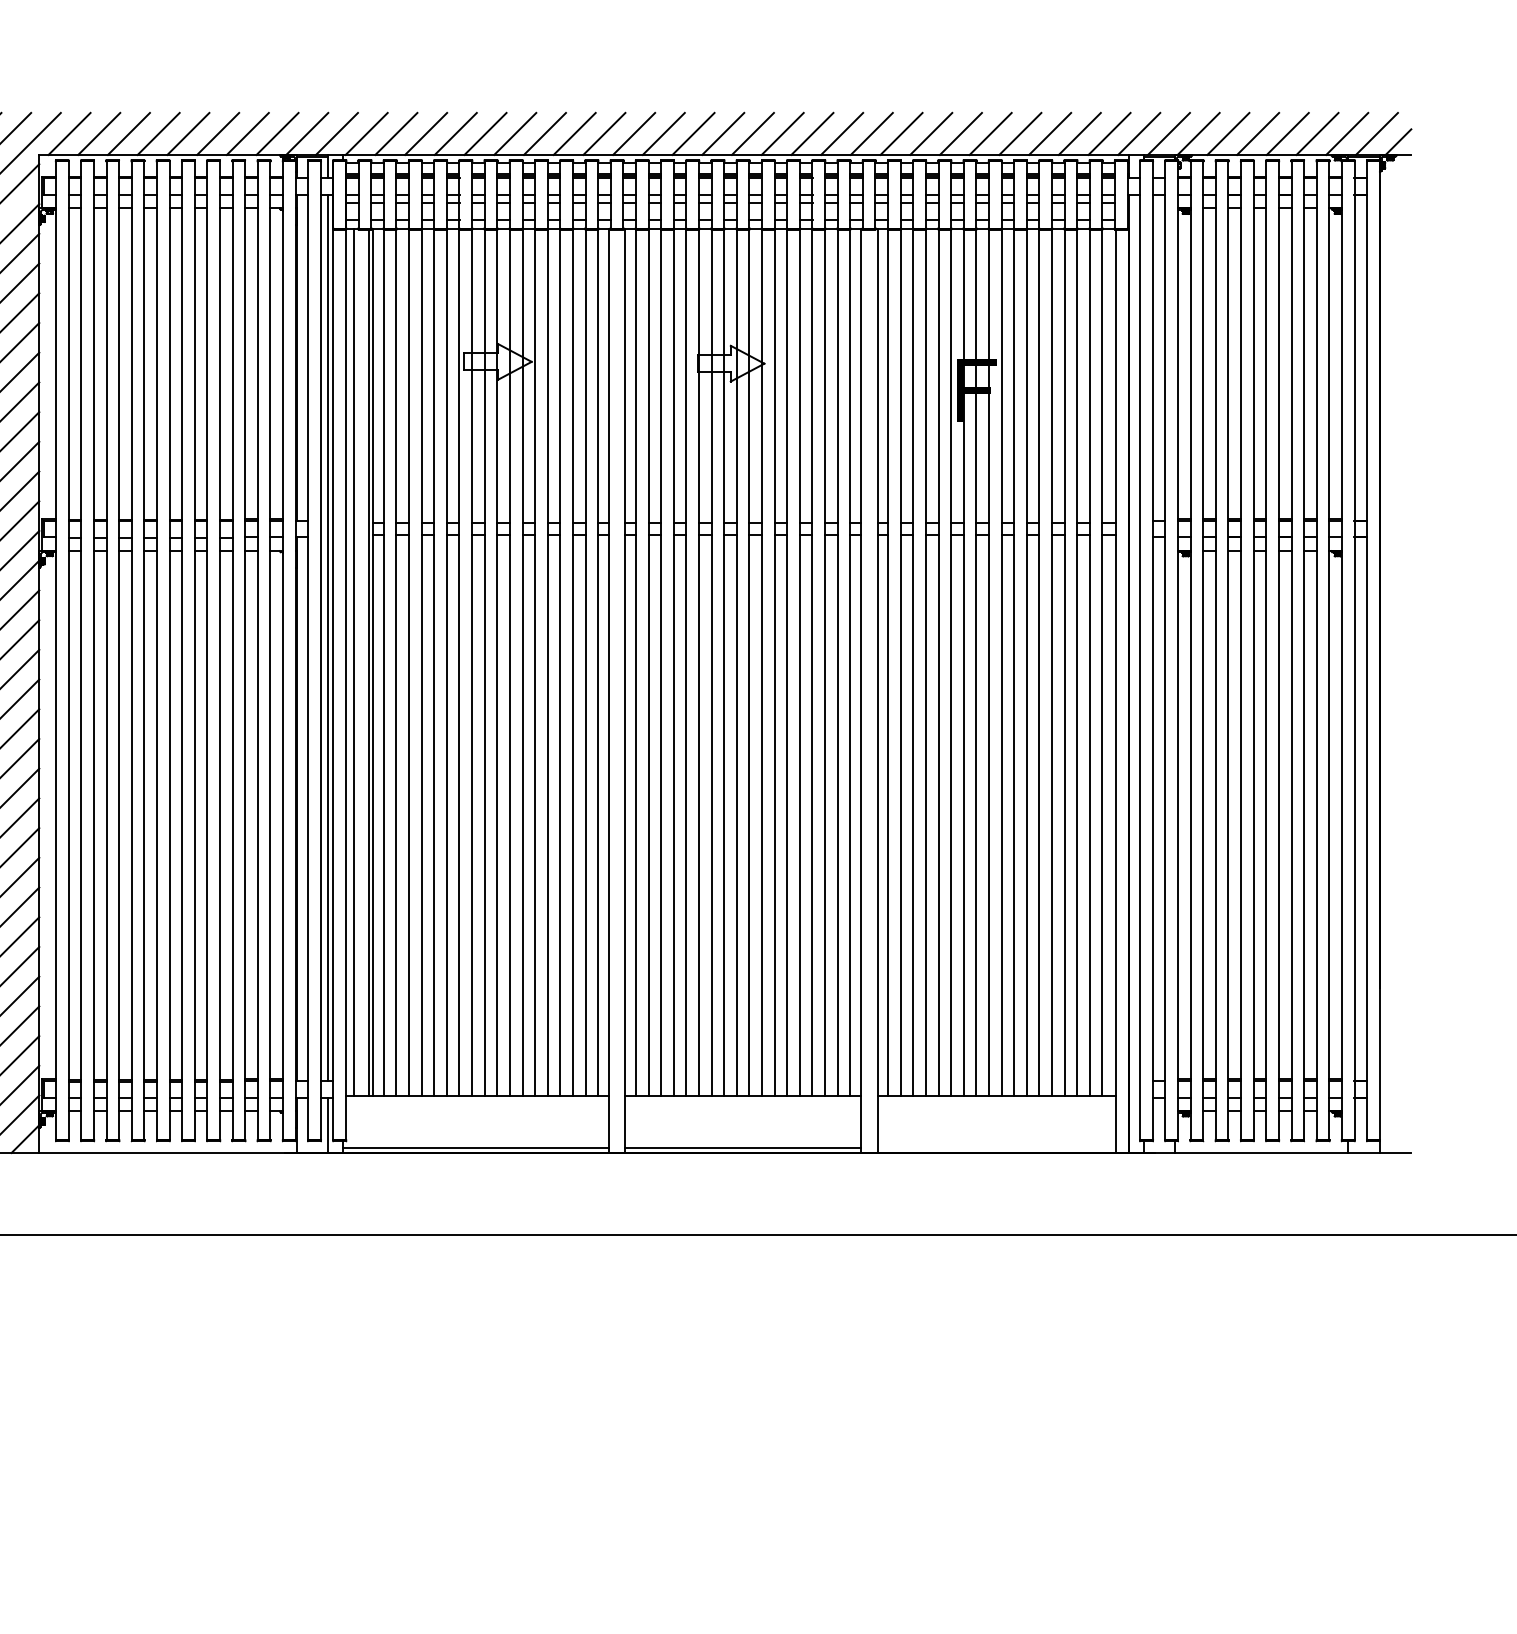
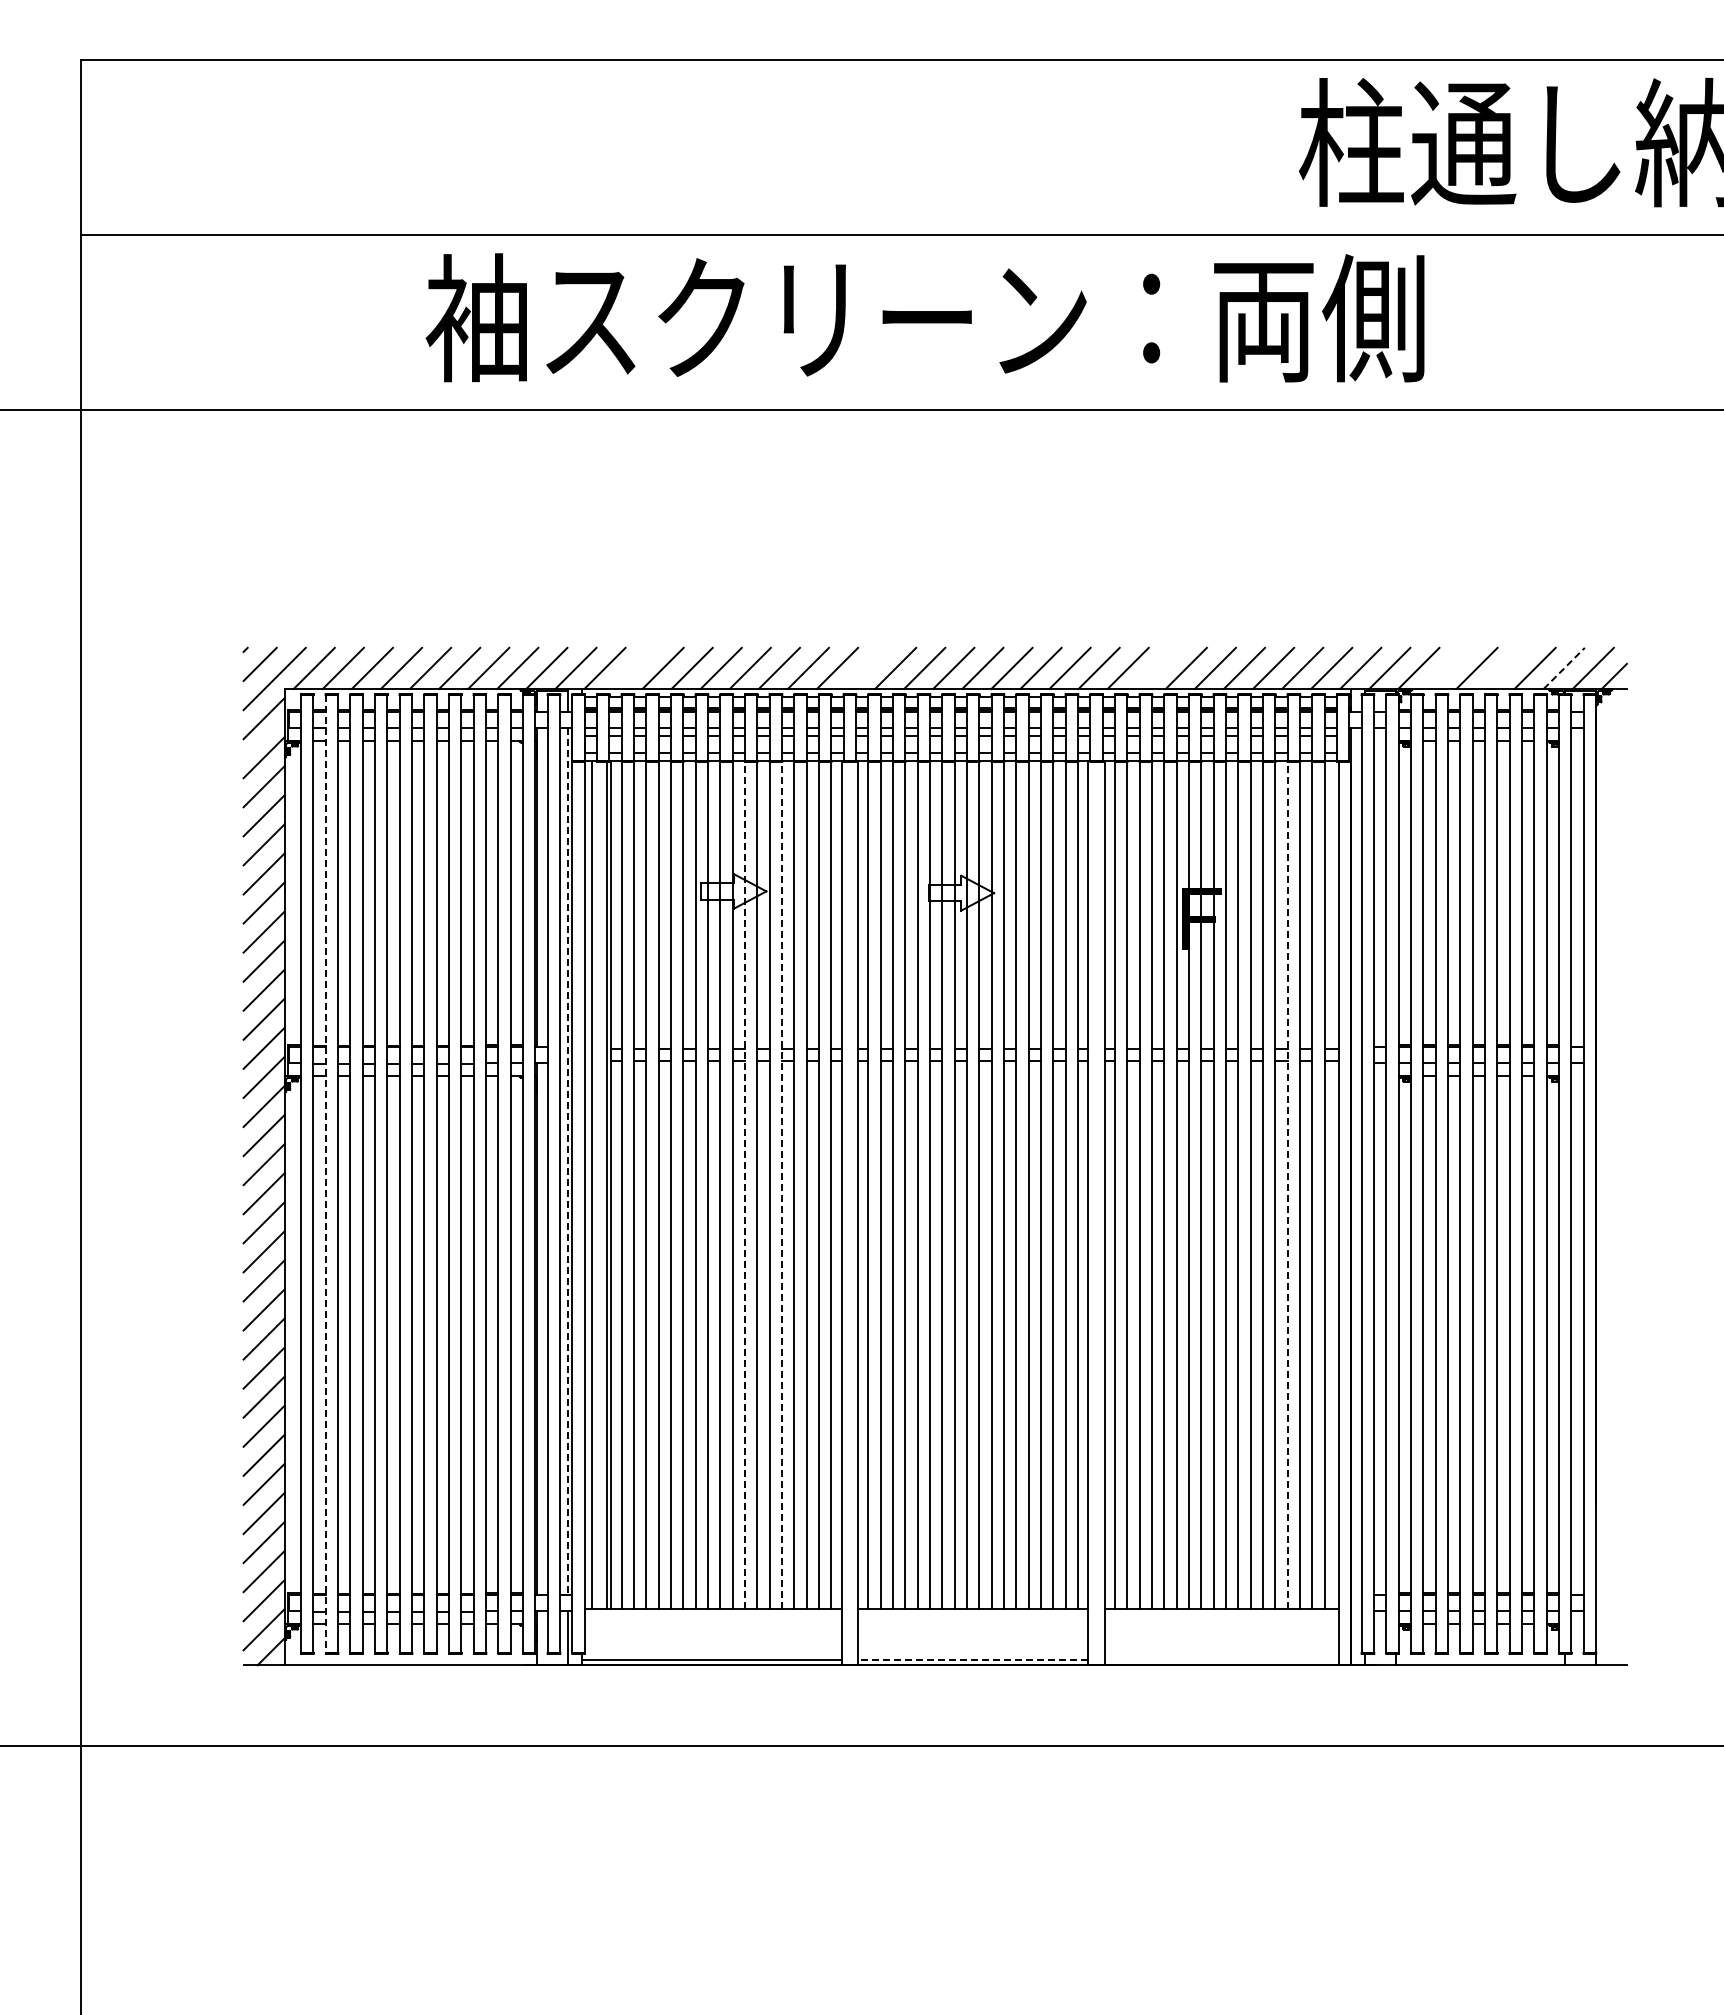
line: (395, 133) -> (633, 667), removed
line: (634, 133) -> (866, 667), removed
line: (930, 133) -> (1156, 667), removed
line: (1227, 133) -> (1447, 667), removed
line: (1287, 133) -> (1505, 667), removed
line: (1347, 134) -> (1564, 668), solid -> dashed
line: (328, 637) -> (567, 1161), solid -> dashed
line: (80, 651) -> (325, 1174), solid -> dashed
line: (510, 662) -> (745, 1185), solid -> dashed
line: (548, 662) -> (782, 1185), solid -> dashed
line: (1064, 662) -> (1287, 1185), solid -> dashed
line: (742, 1148) -> (972, 1660), solid -> dashed

